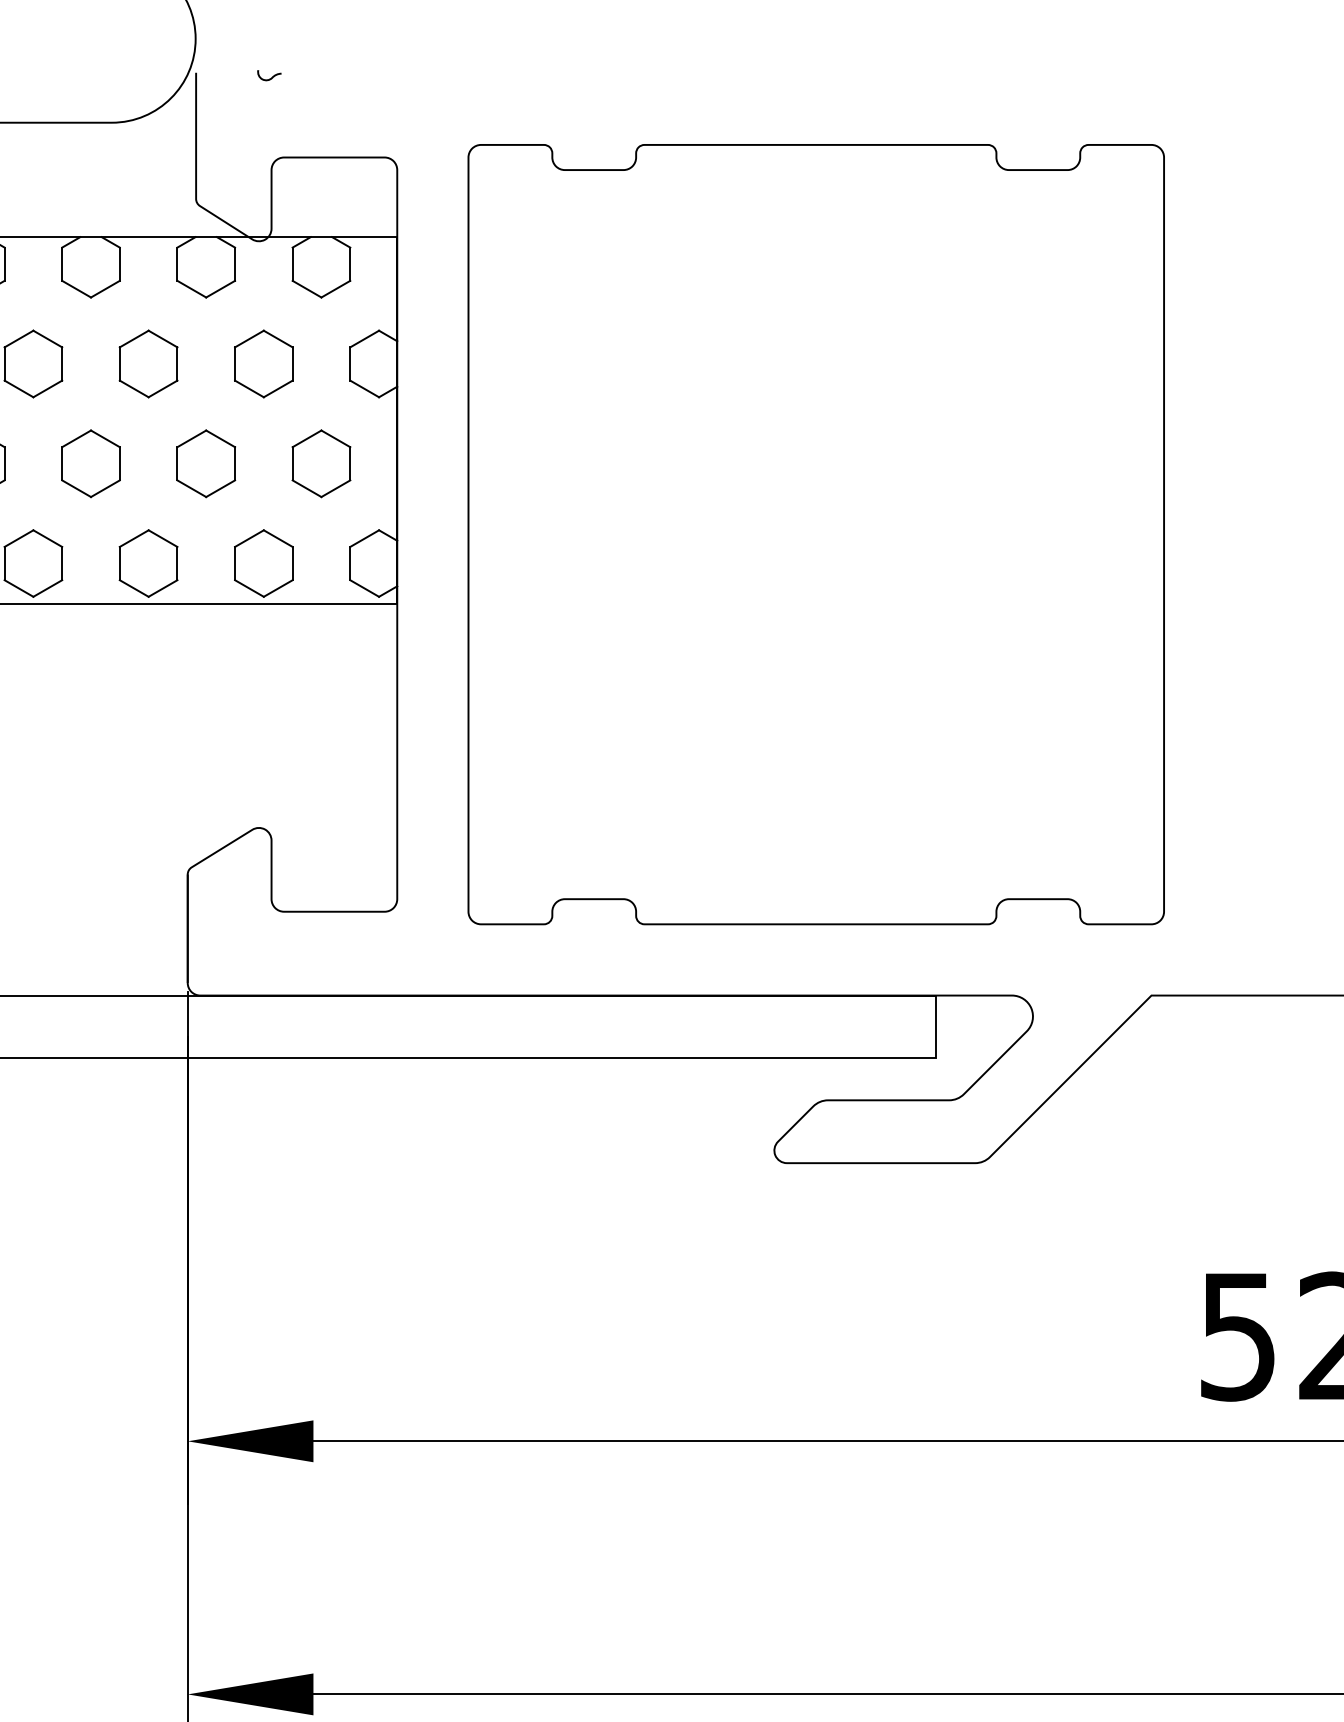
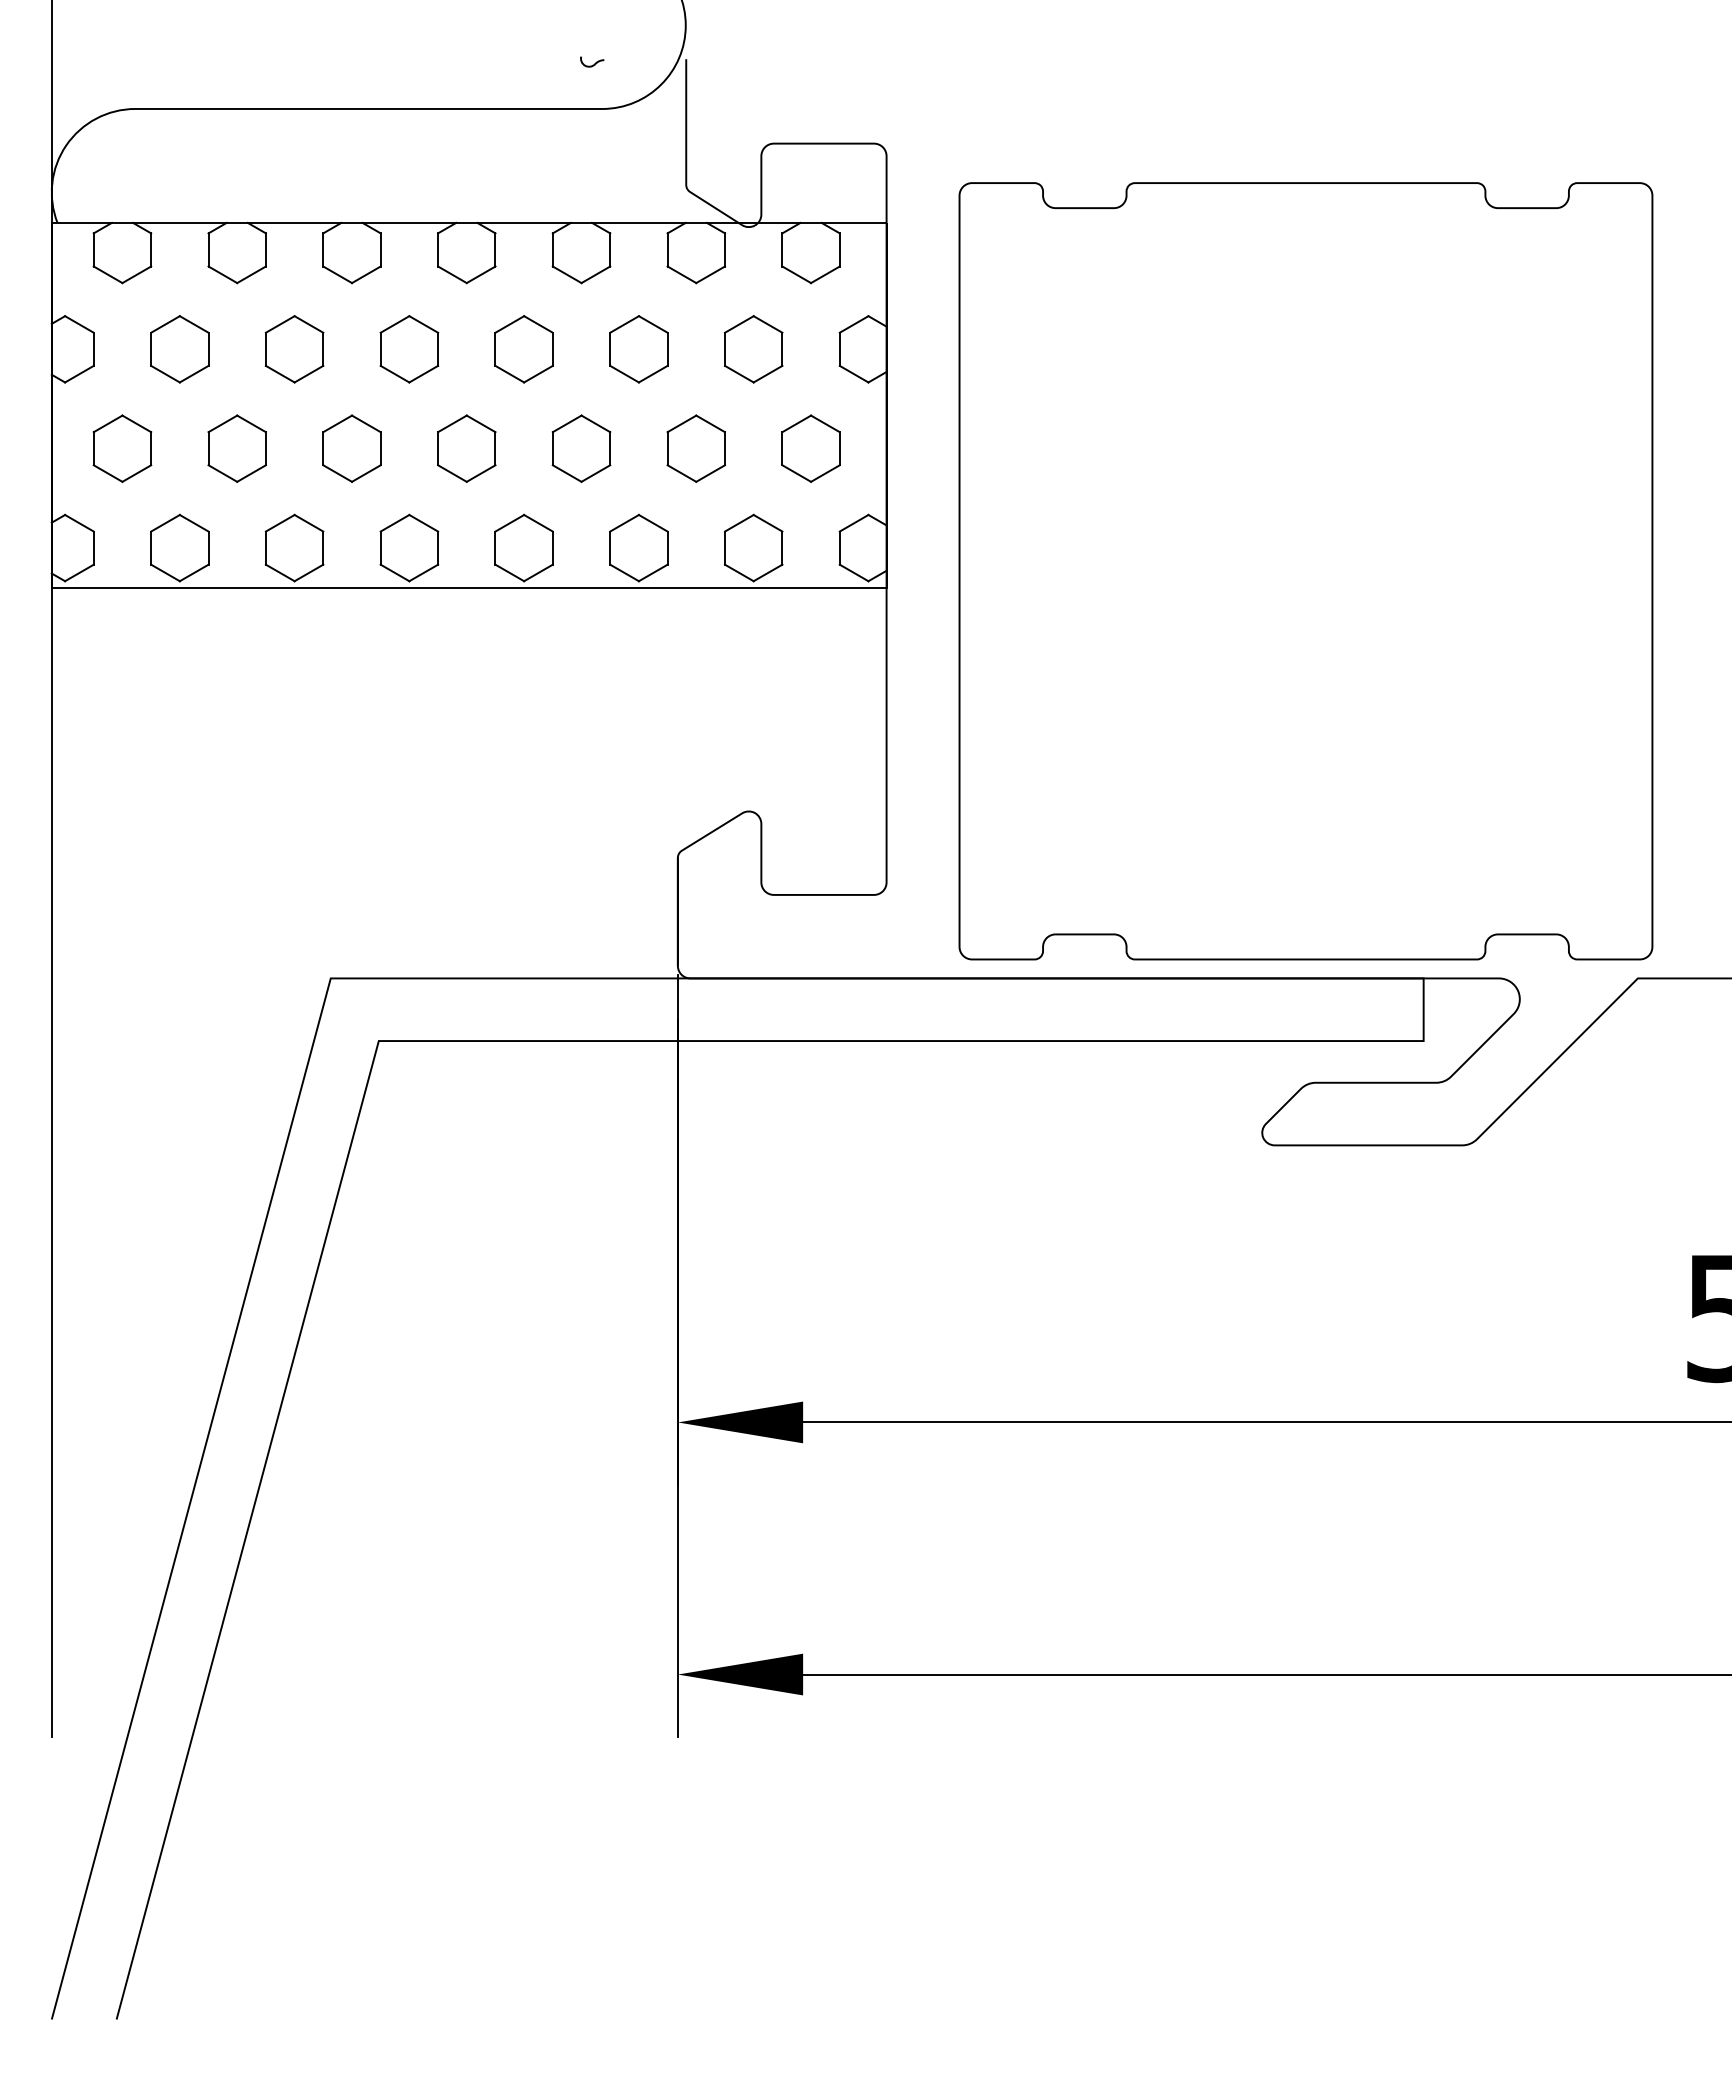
curve: (271, 77) -> (594, 63), moved
part: (815, 534) -> (1305, 571), moved

